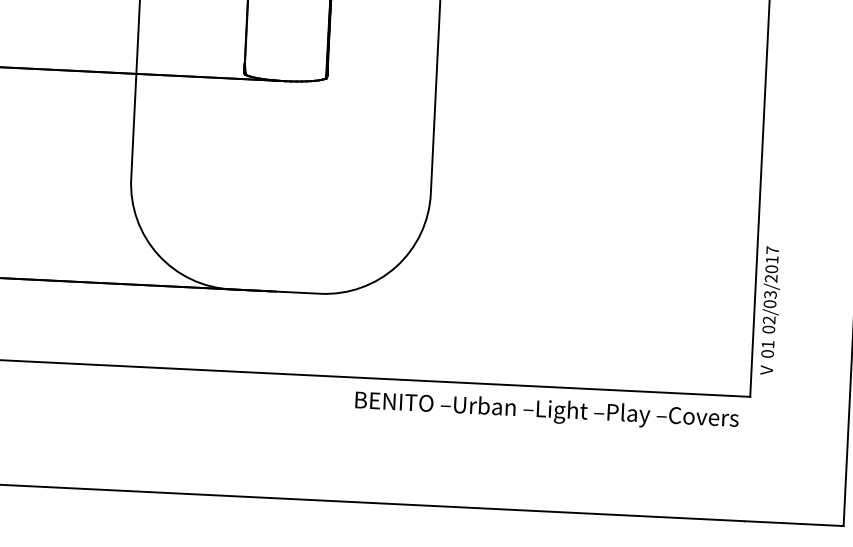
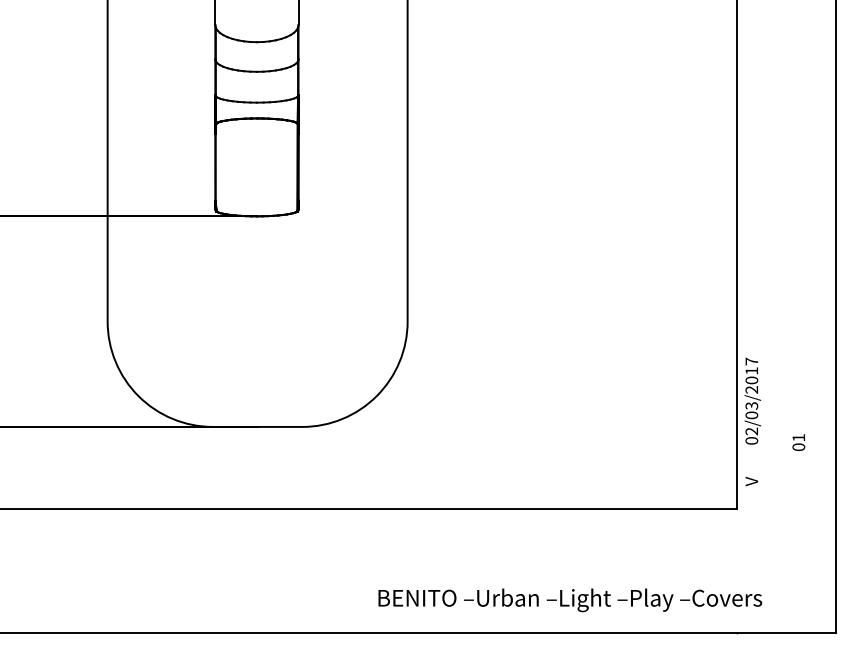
text: (767, 349) -> (798, 442), moved
text: (547, 411) -> (570, 600), moved

